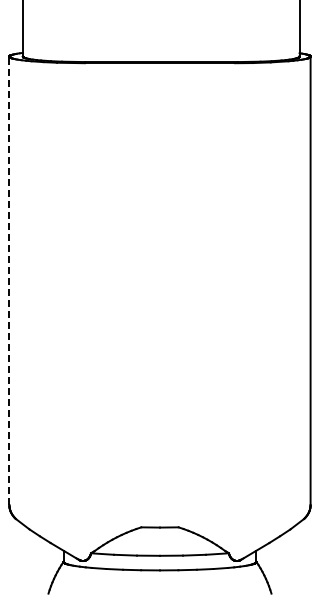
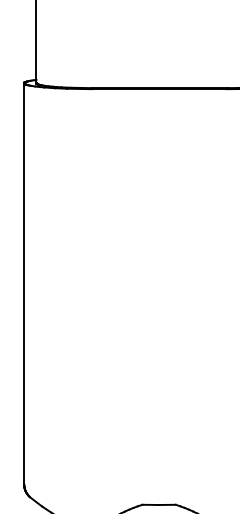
line: (9, 280) -> (24, 283), dashed -> solid

